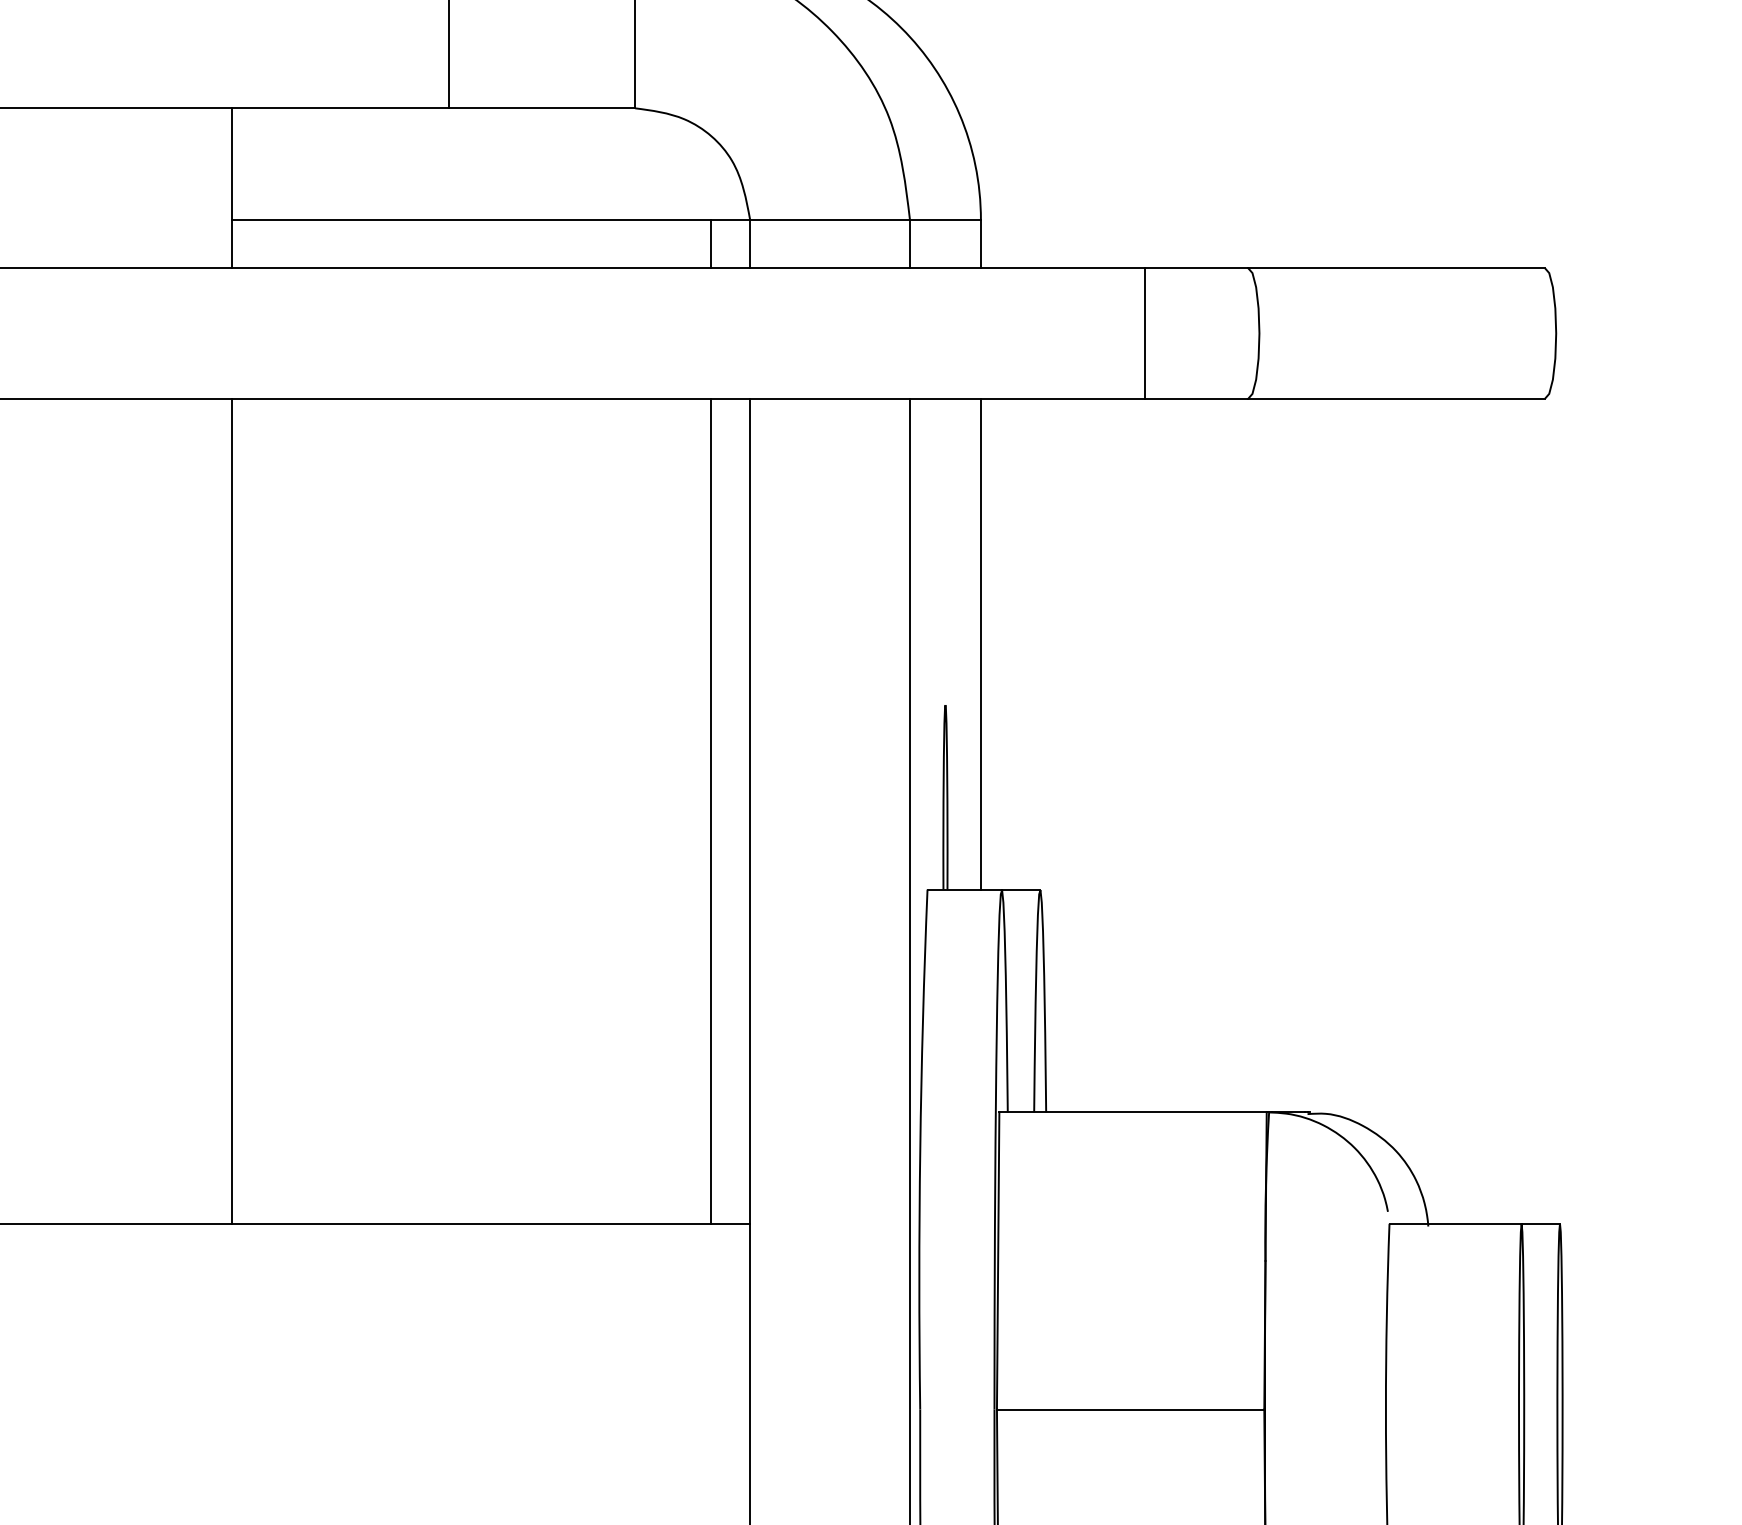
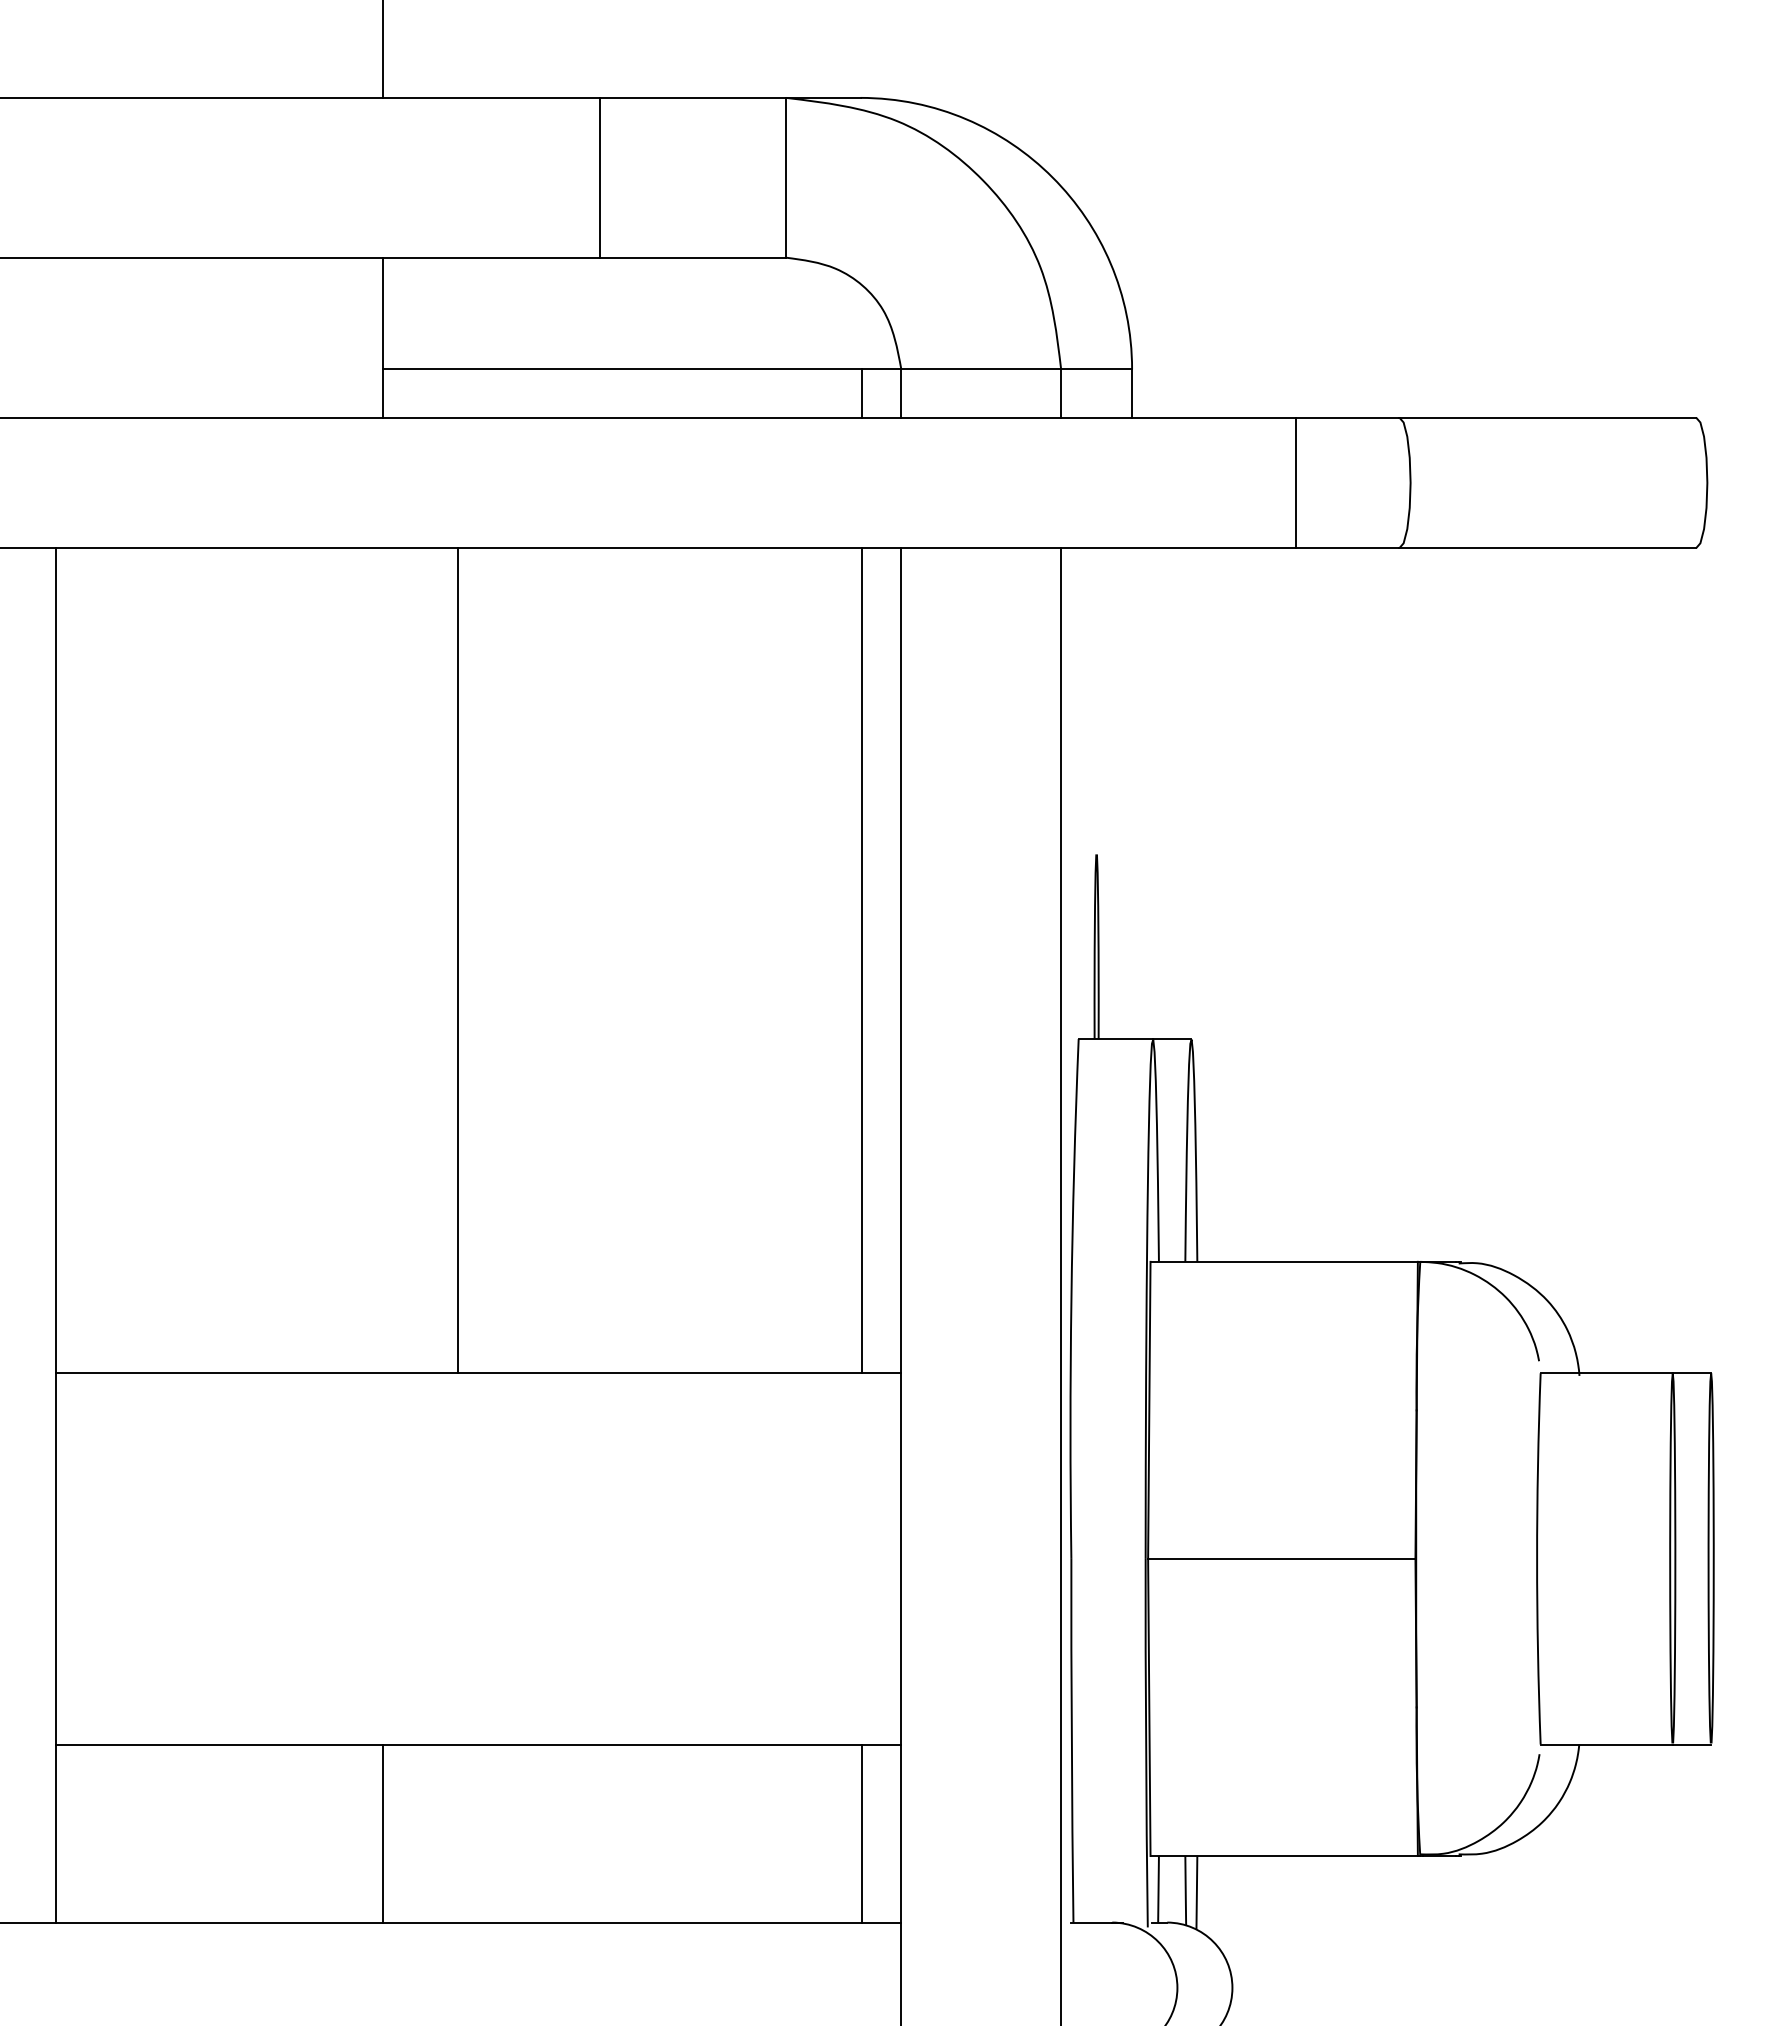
line: (981, 644) -> (1132, 793), removed
line: (231, 811) -> (457, 960), moved

